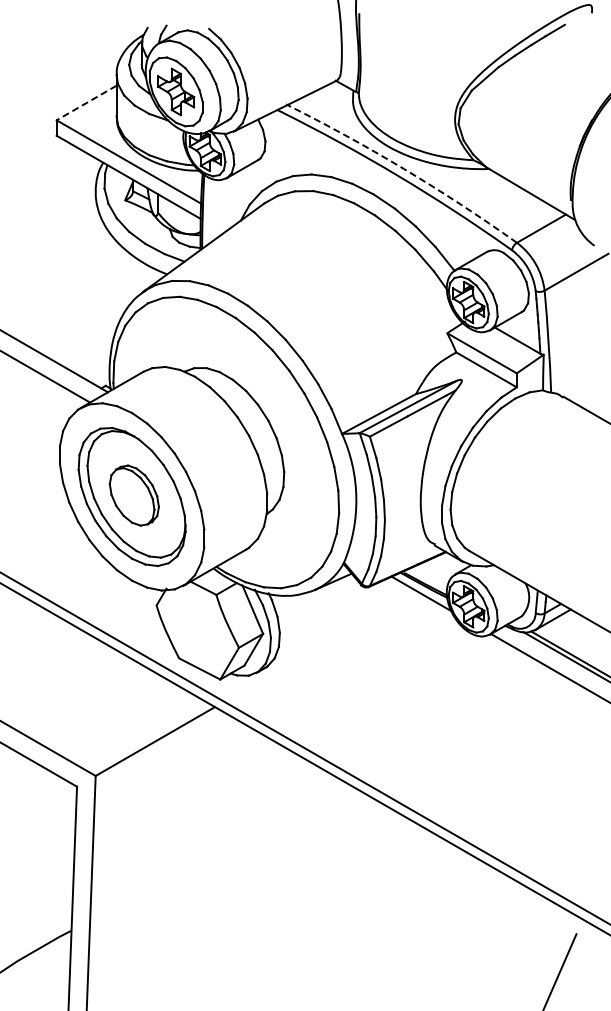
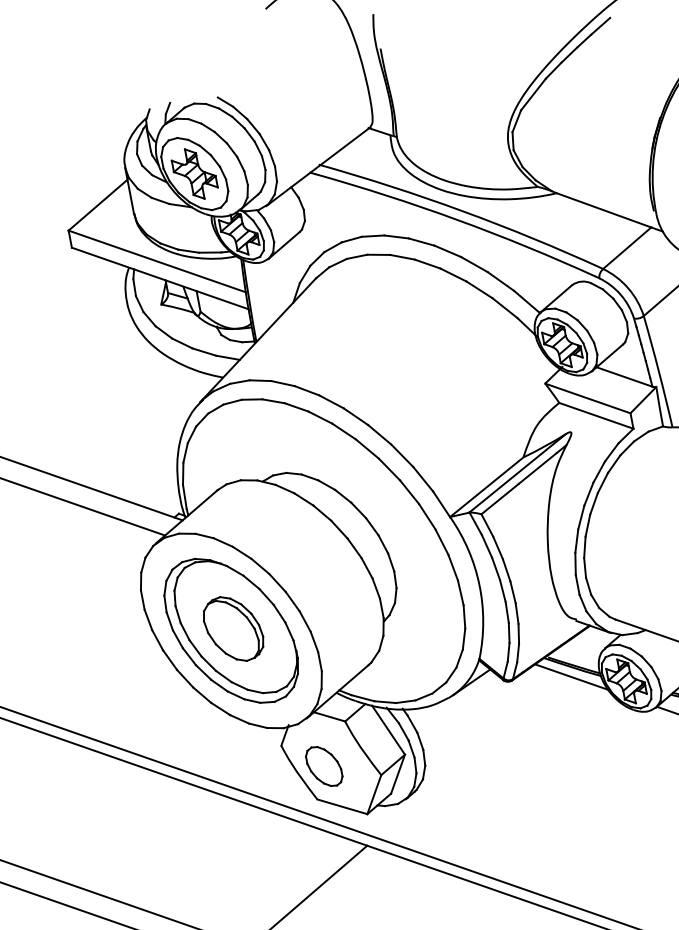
line: (86, 103) -> (98, 205), dashed -> solid
arc: (404, 169) -> (463, 211), dashed -> solid
part: (190, 630) -> (324, 766), added

